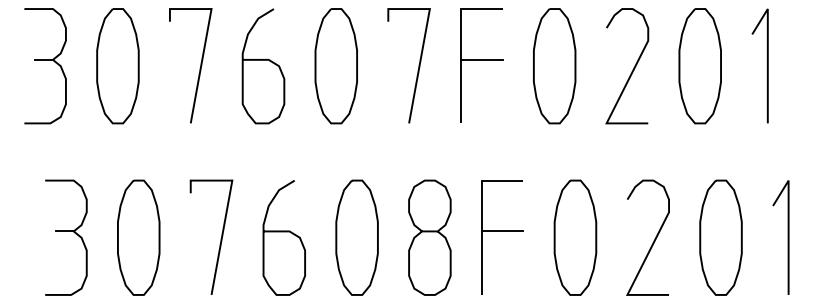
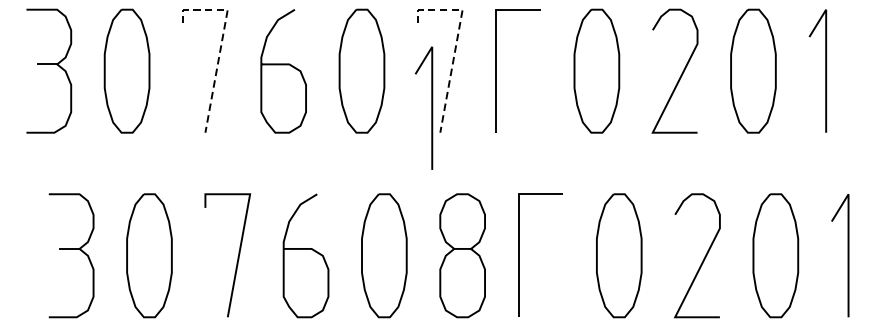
line: (206, 38) -> (222, 41), solid -> dashed
line: (424, 38) -> (456, 41), solid -> dashed
line: (481, 59) -> (518, 63), removed
line: (400, 100) -> (431, 108), added
line: (502, 231) -> (540, 249), removed

